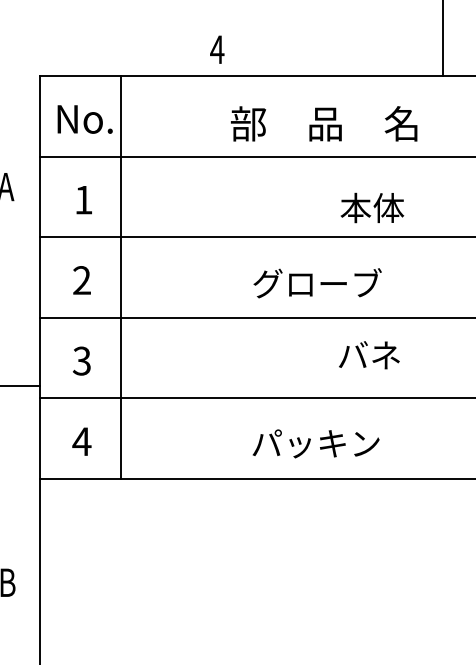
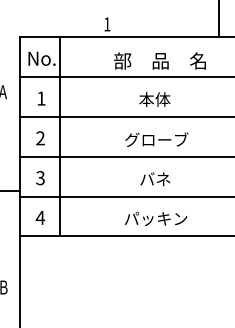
text: (215, 49) -> (106, 24), 4 -> 1
text: (371, 207) -> (154, 99), moved
text: (369, 355) -> (155, 179), moved

